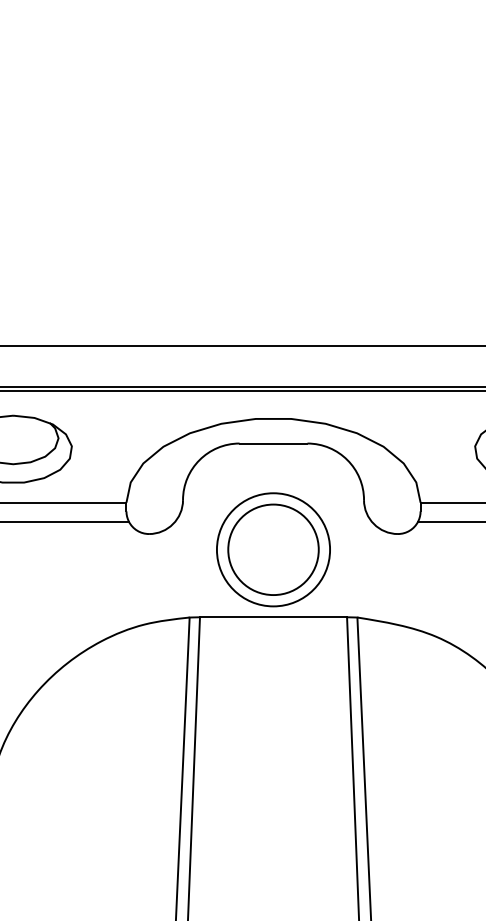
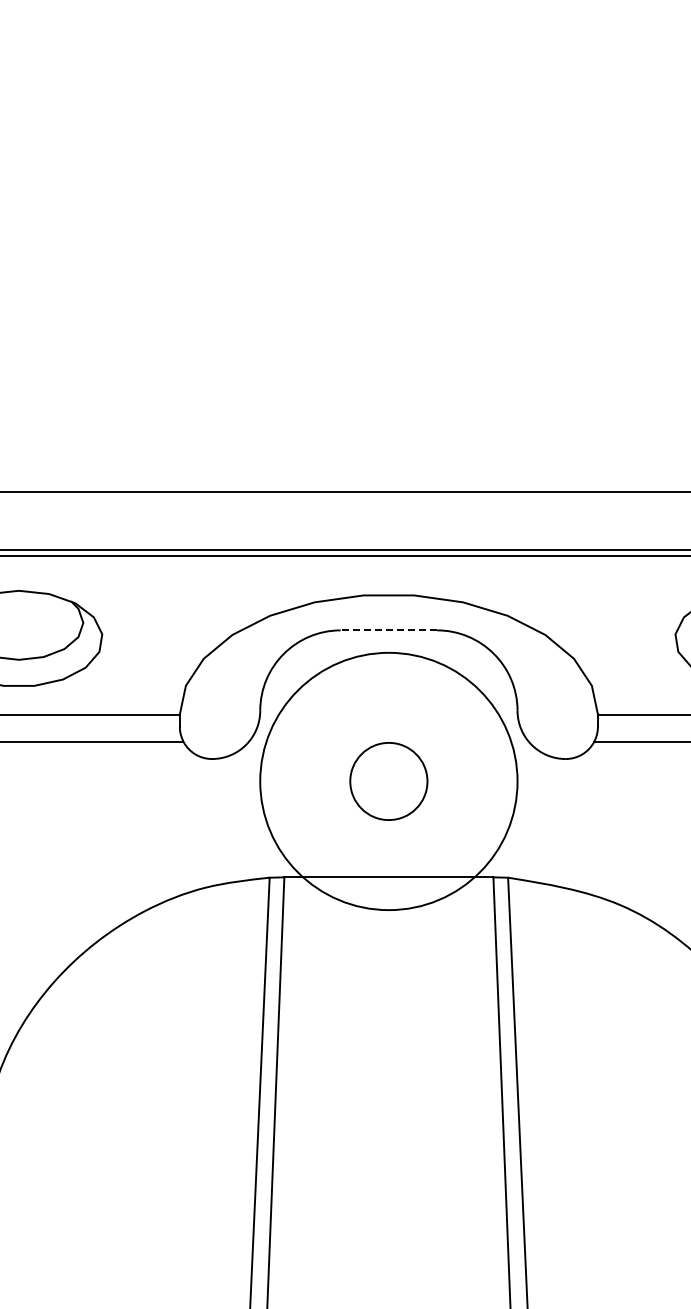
line: (273, 443) -> (388, 630), solid -> dashed
circle: (273, 549) -> (388, 781), size x0.6
circle: (273, 549) -> (388, 781), size x1.6

